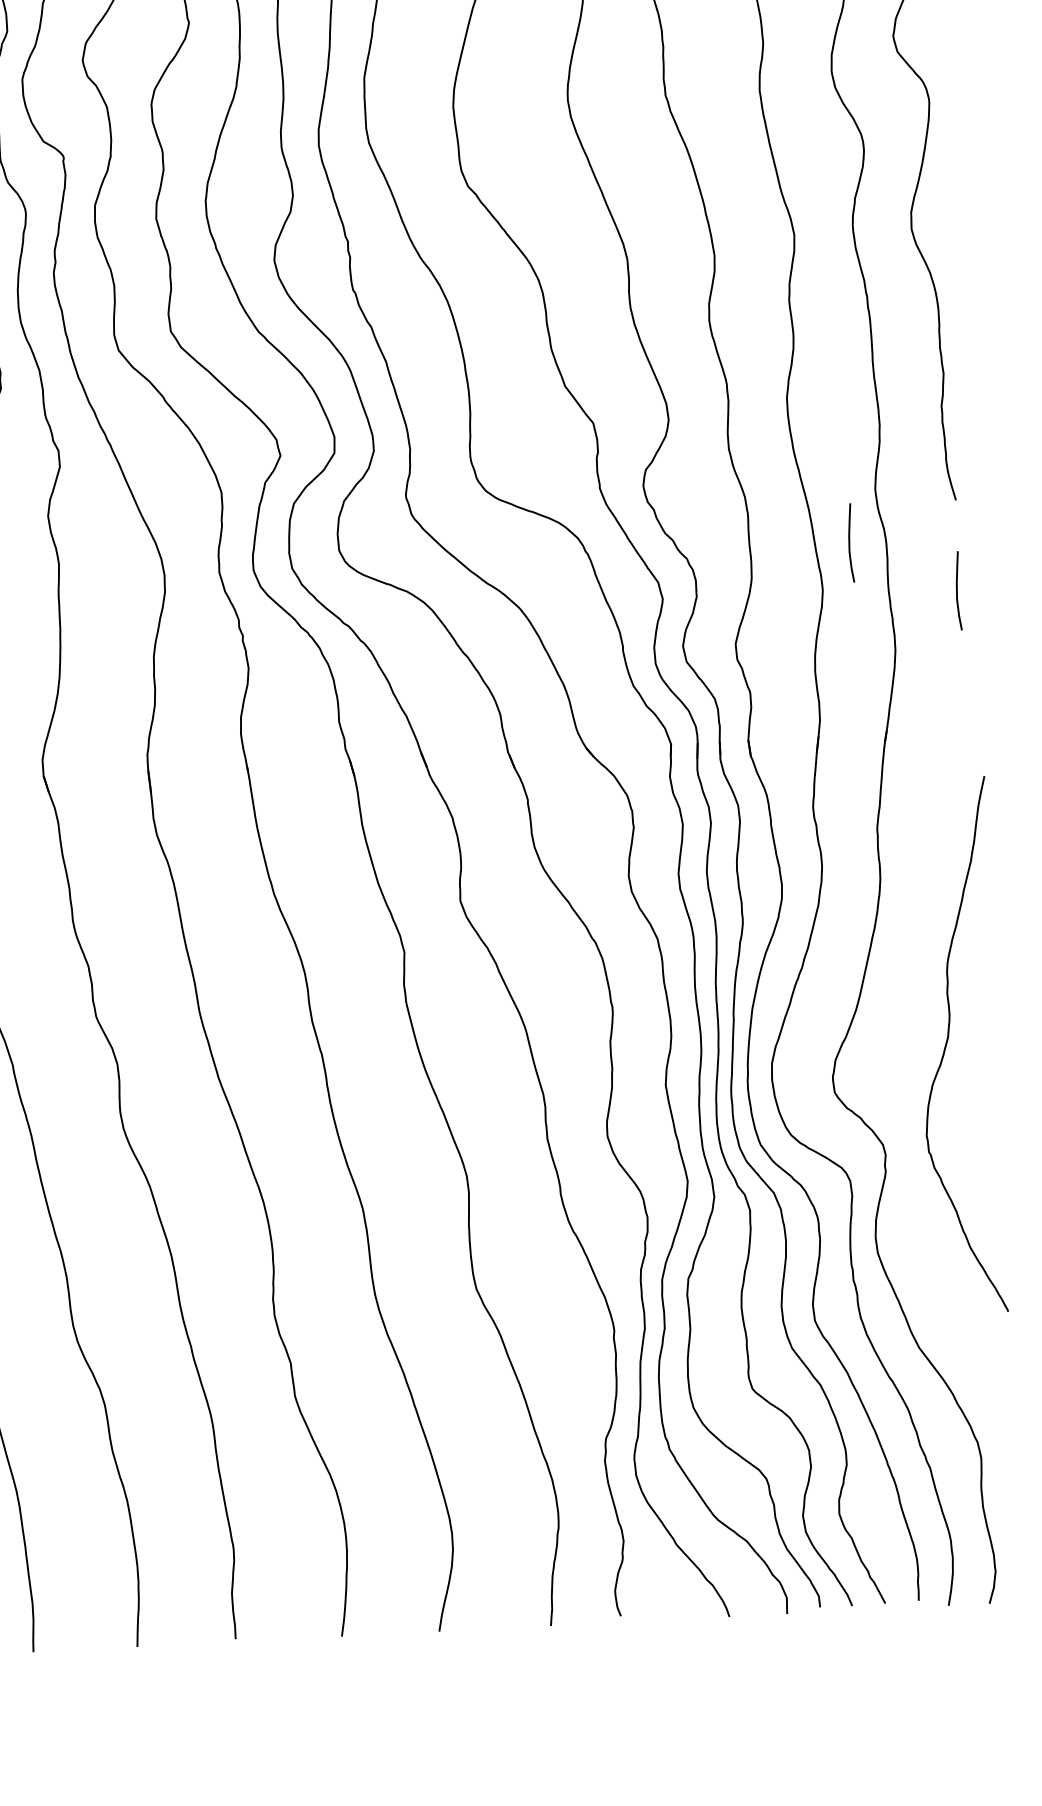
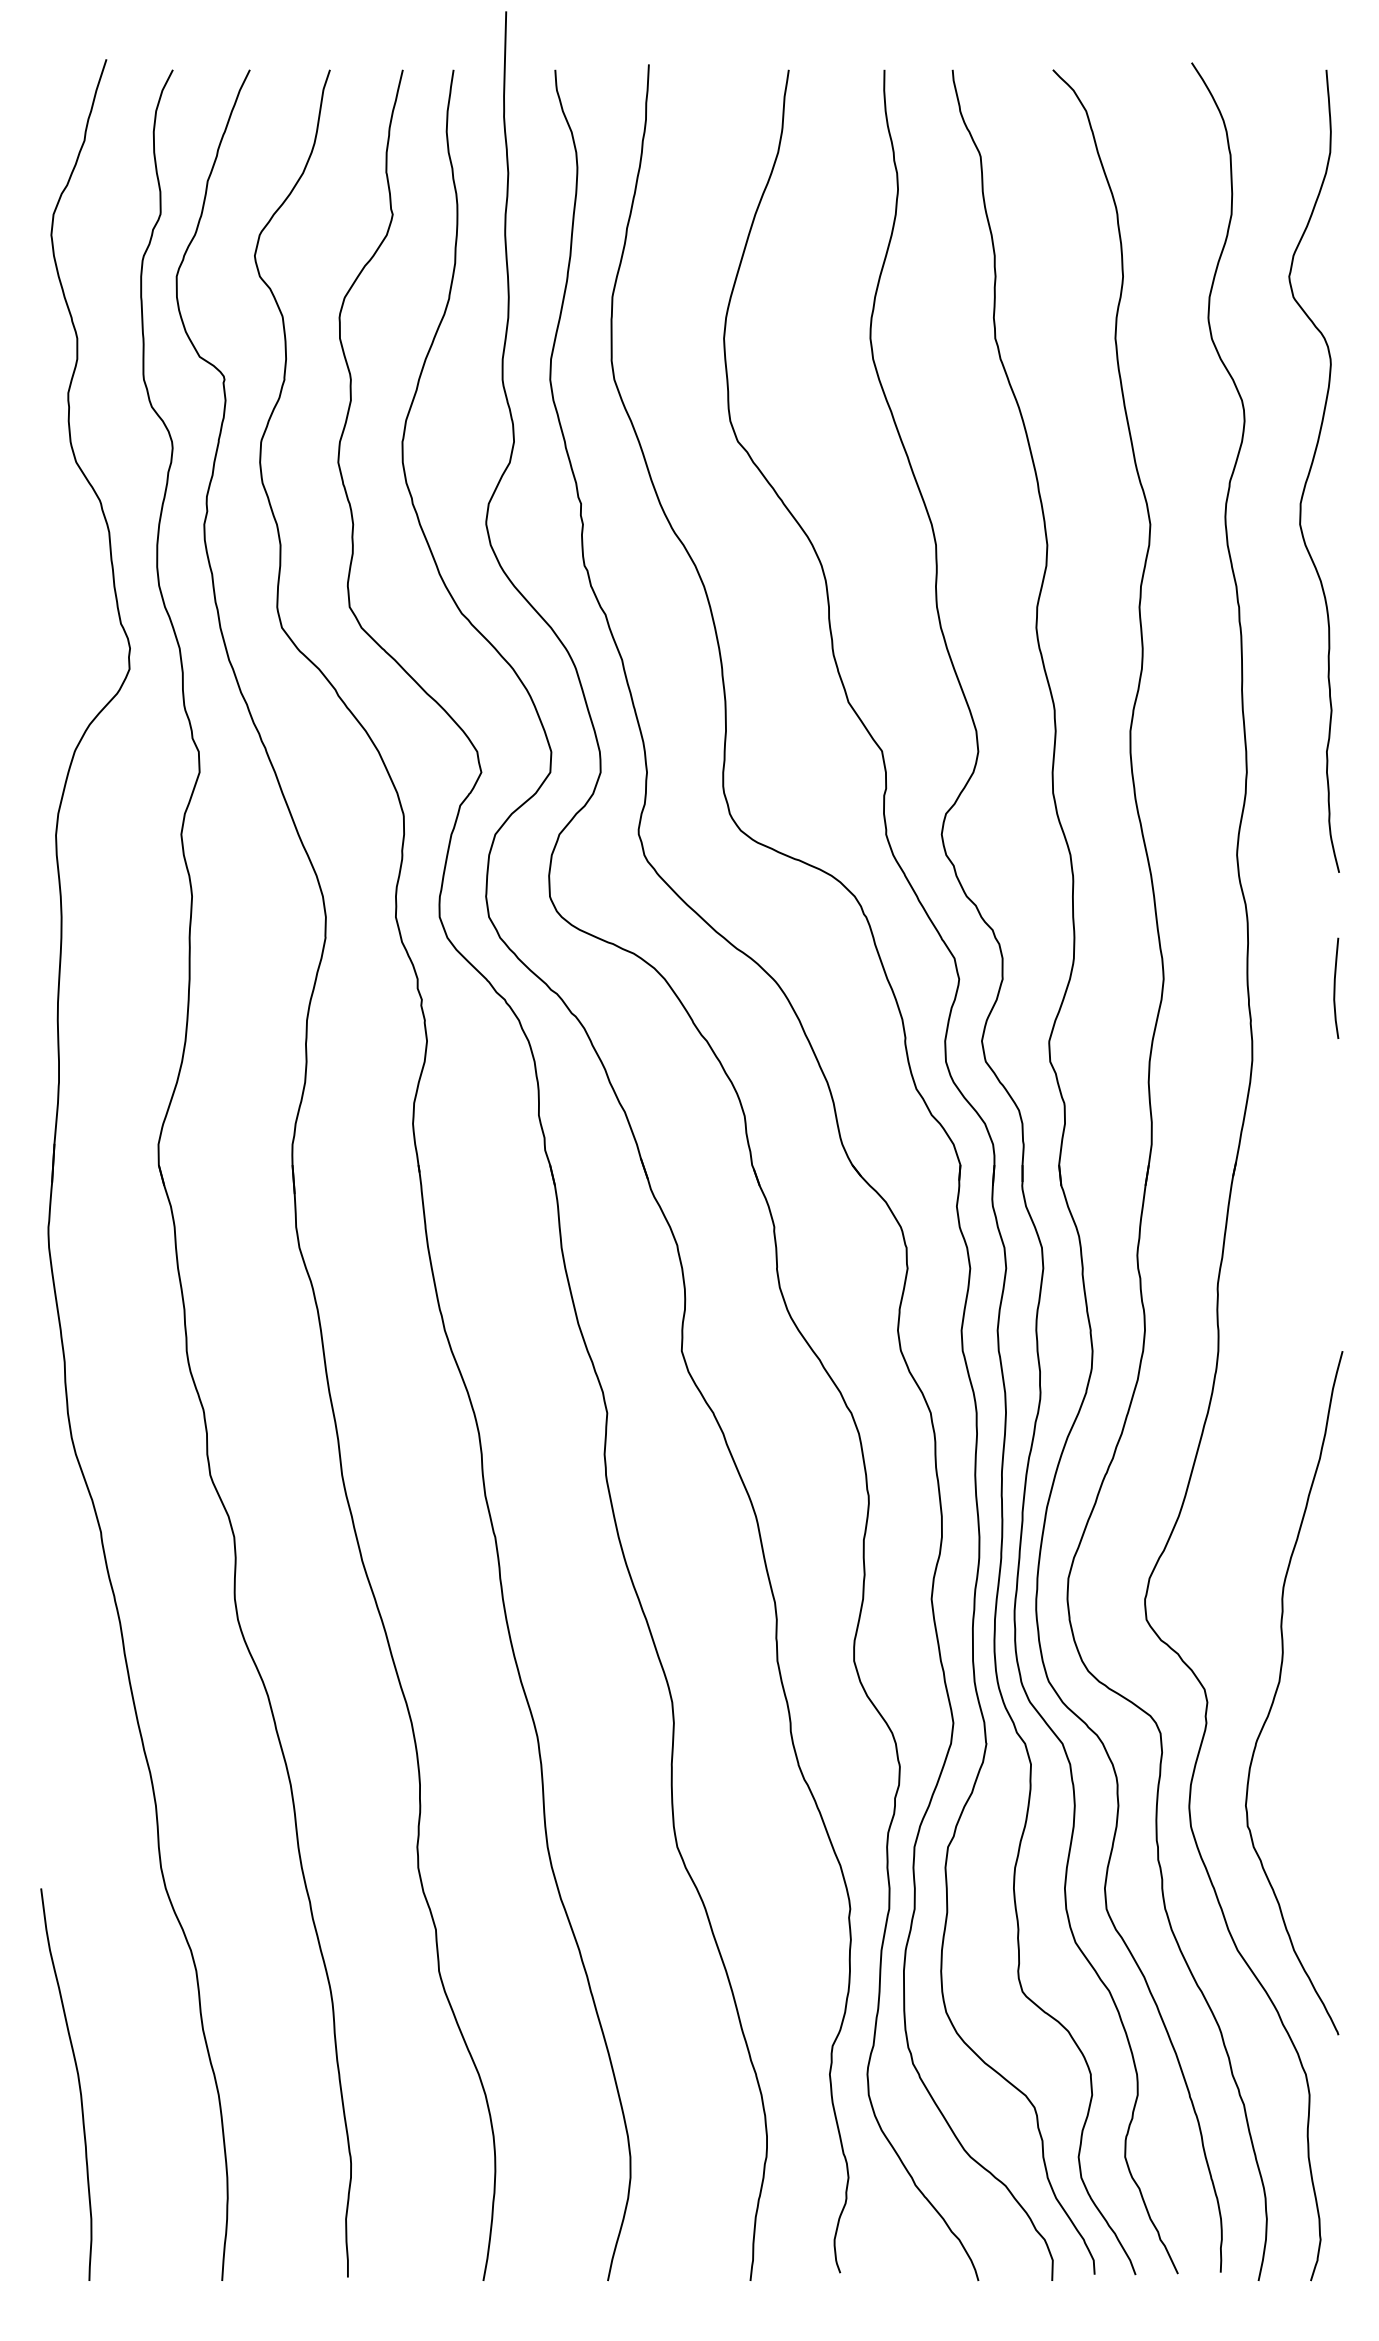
curve: (850, 542) -> (1201, 919), removed
curve: (947, 1042) -> (1278, 1688), moved

